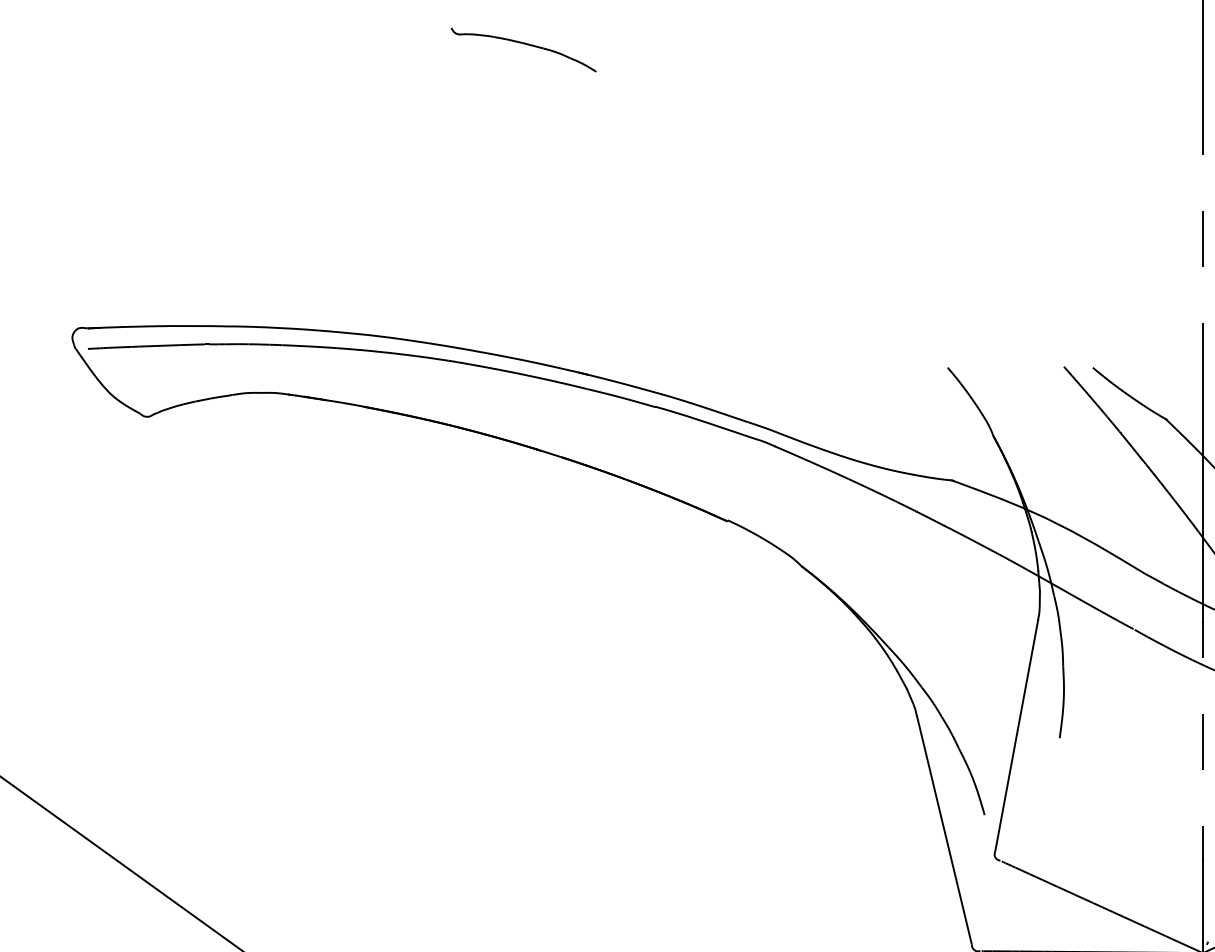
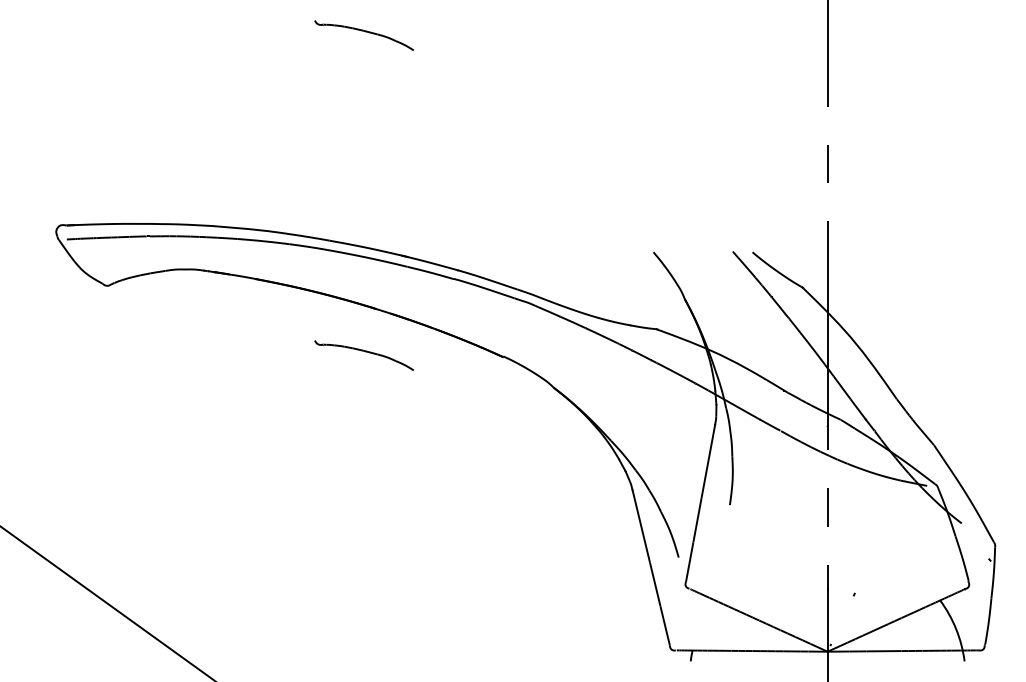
part: (522, 518) -> (363, 355), added

